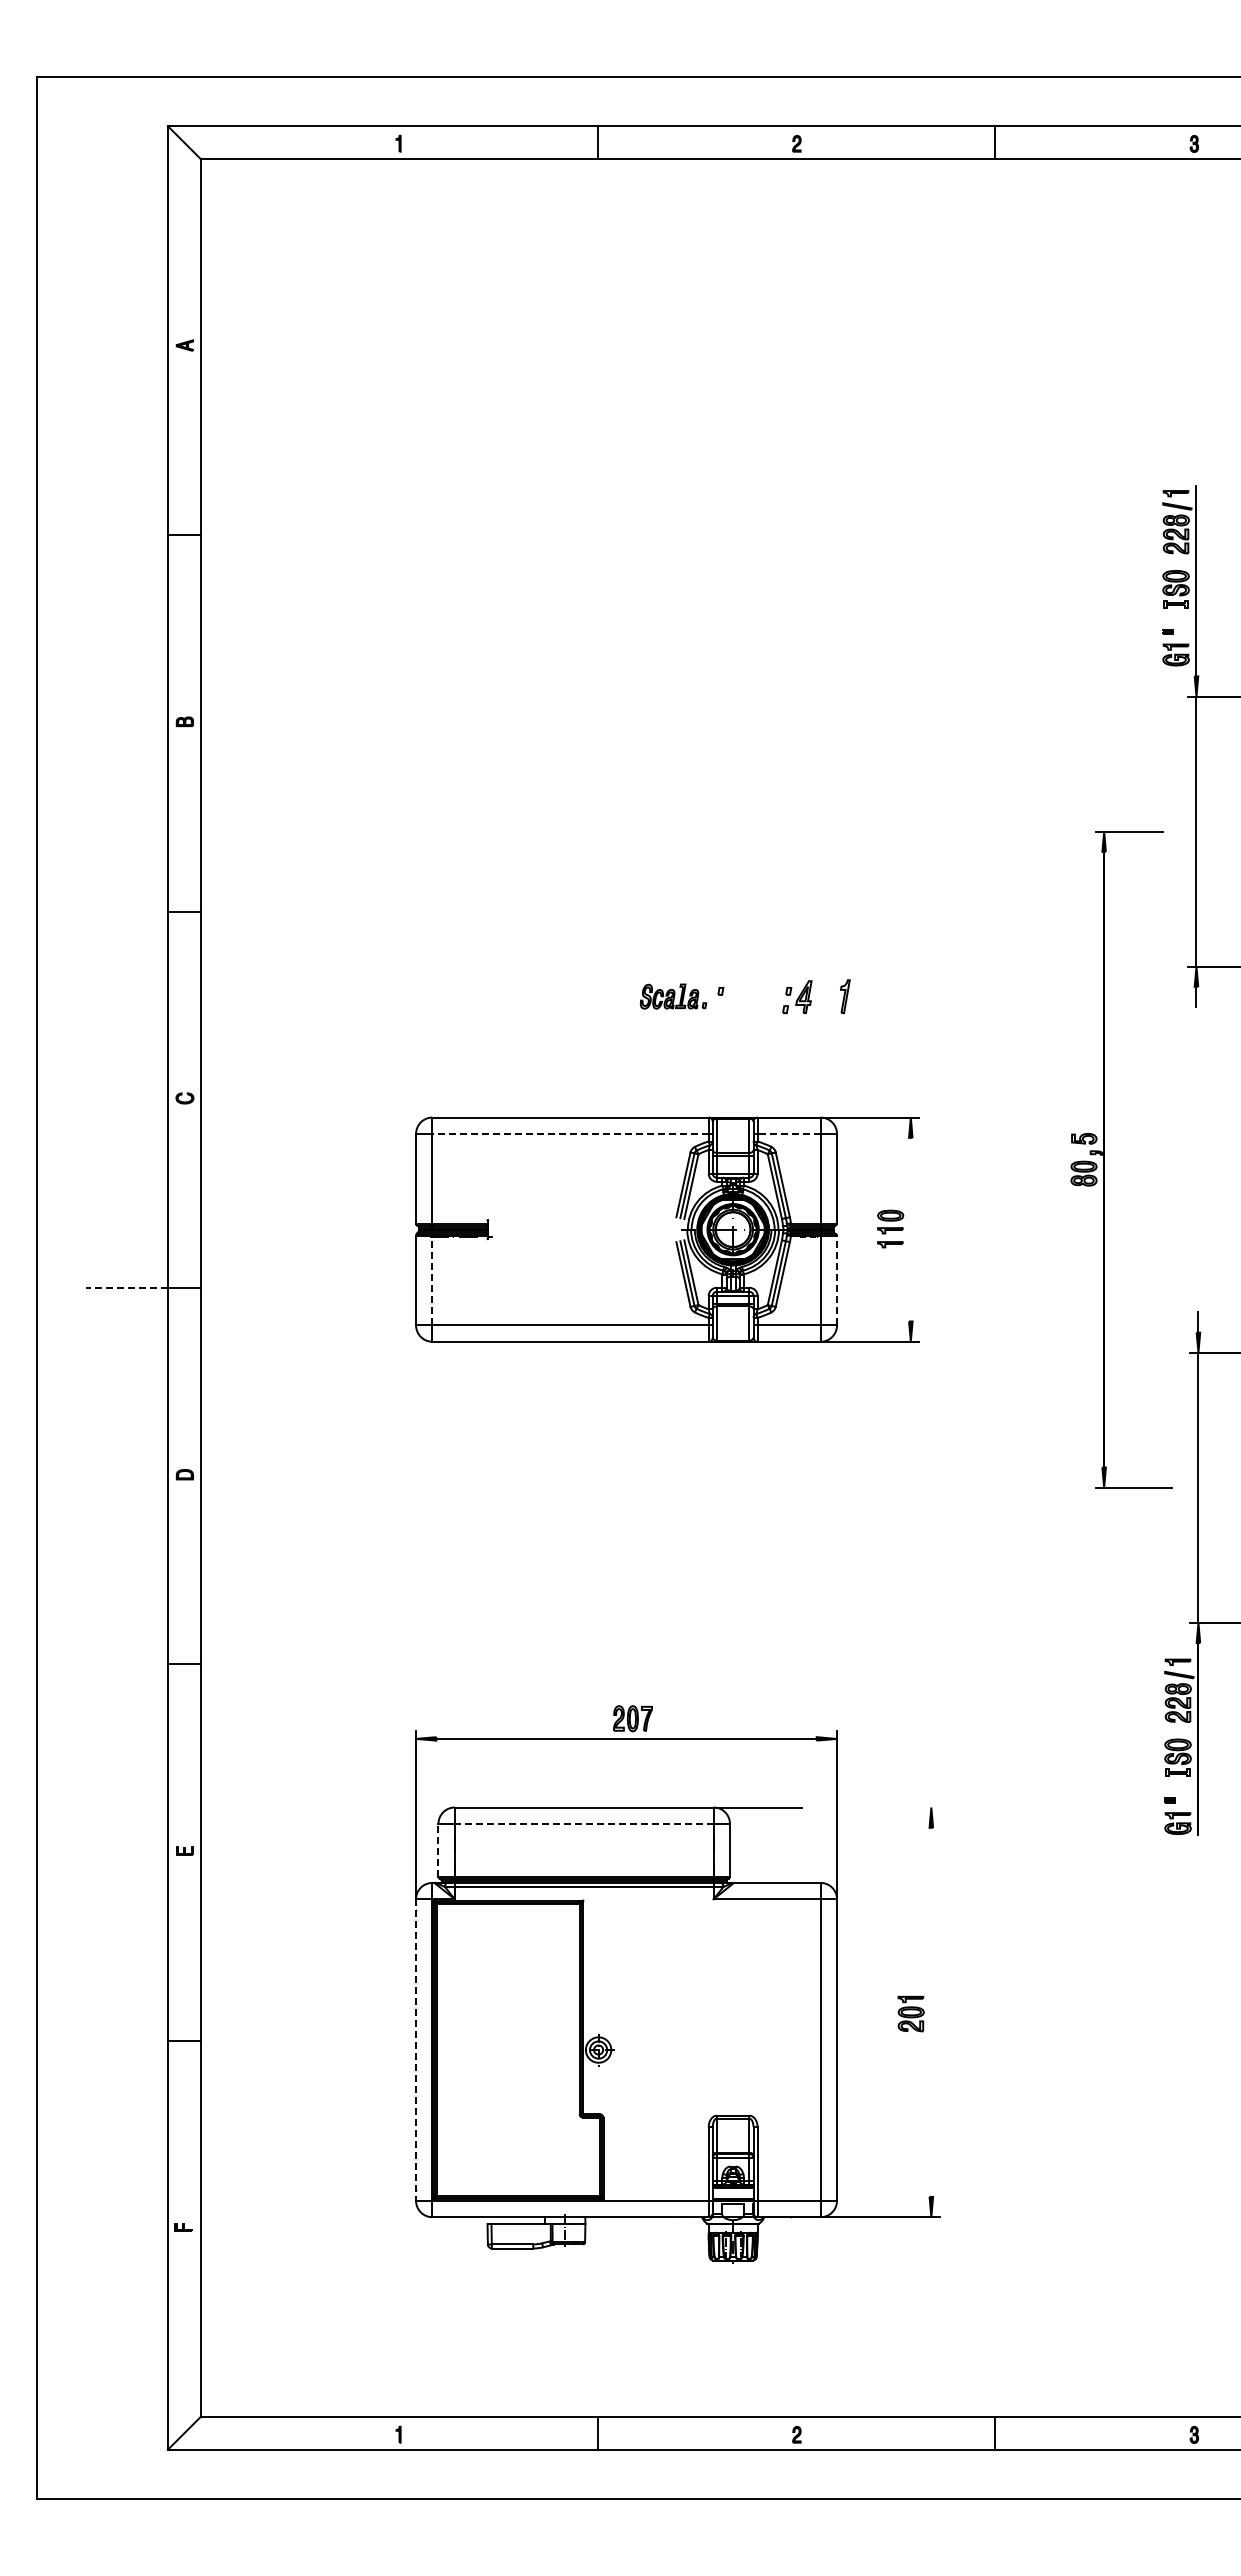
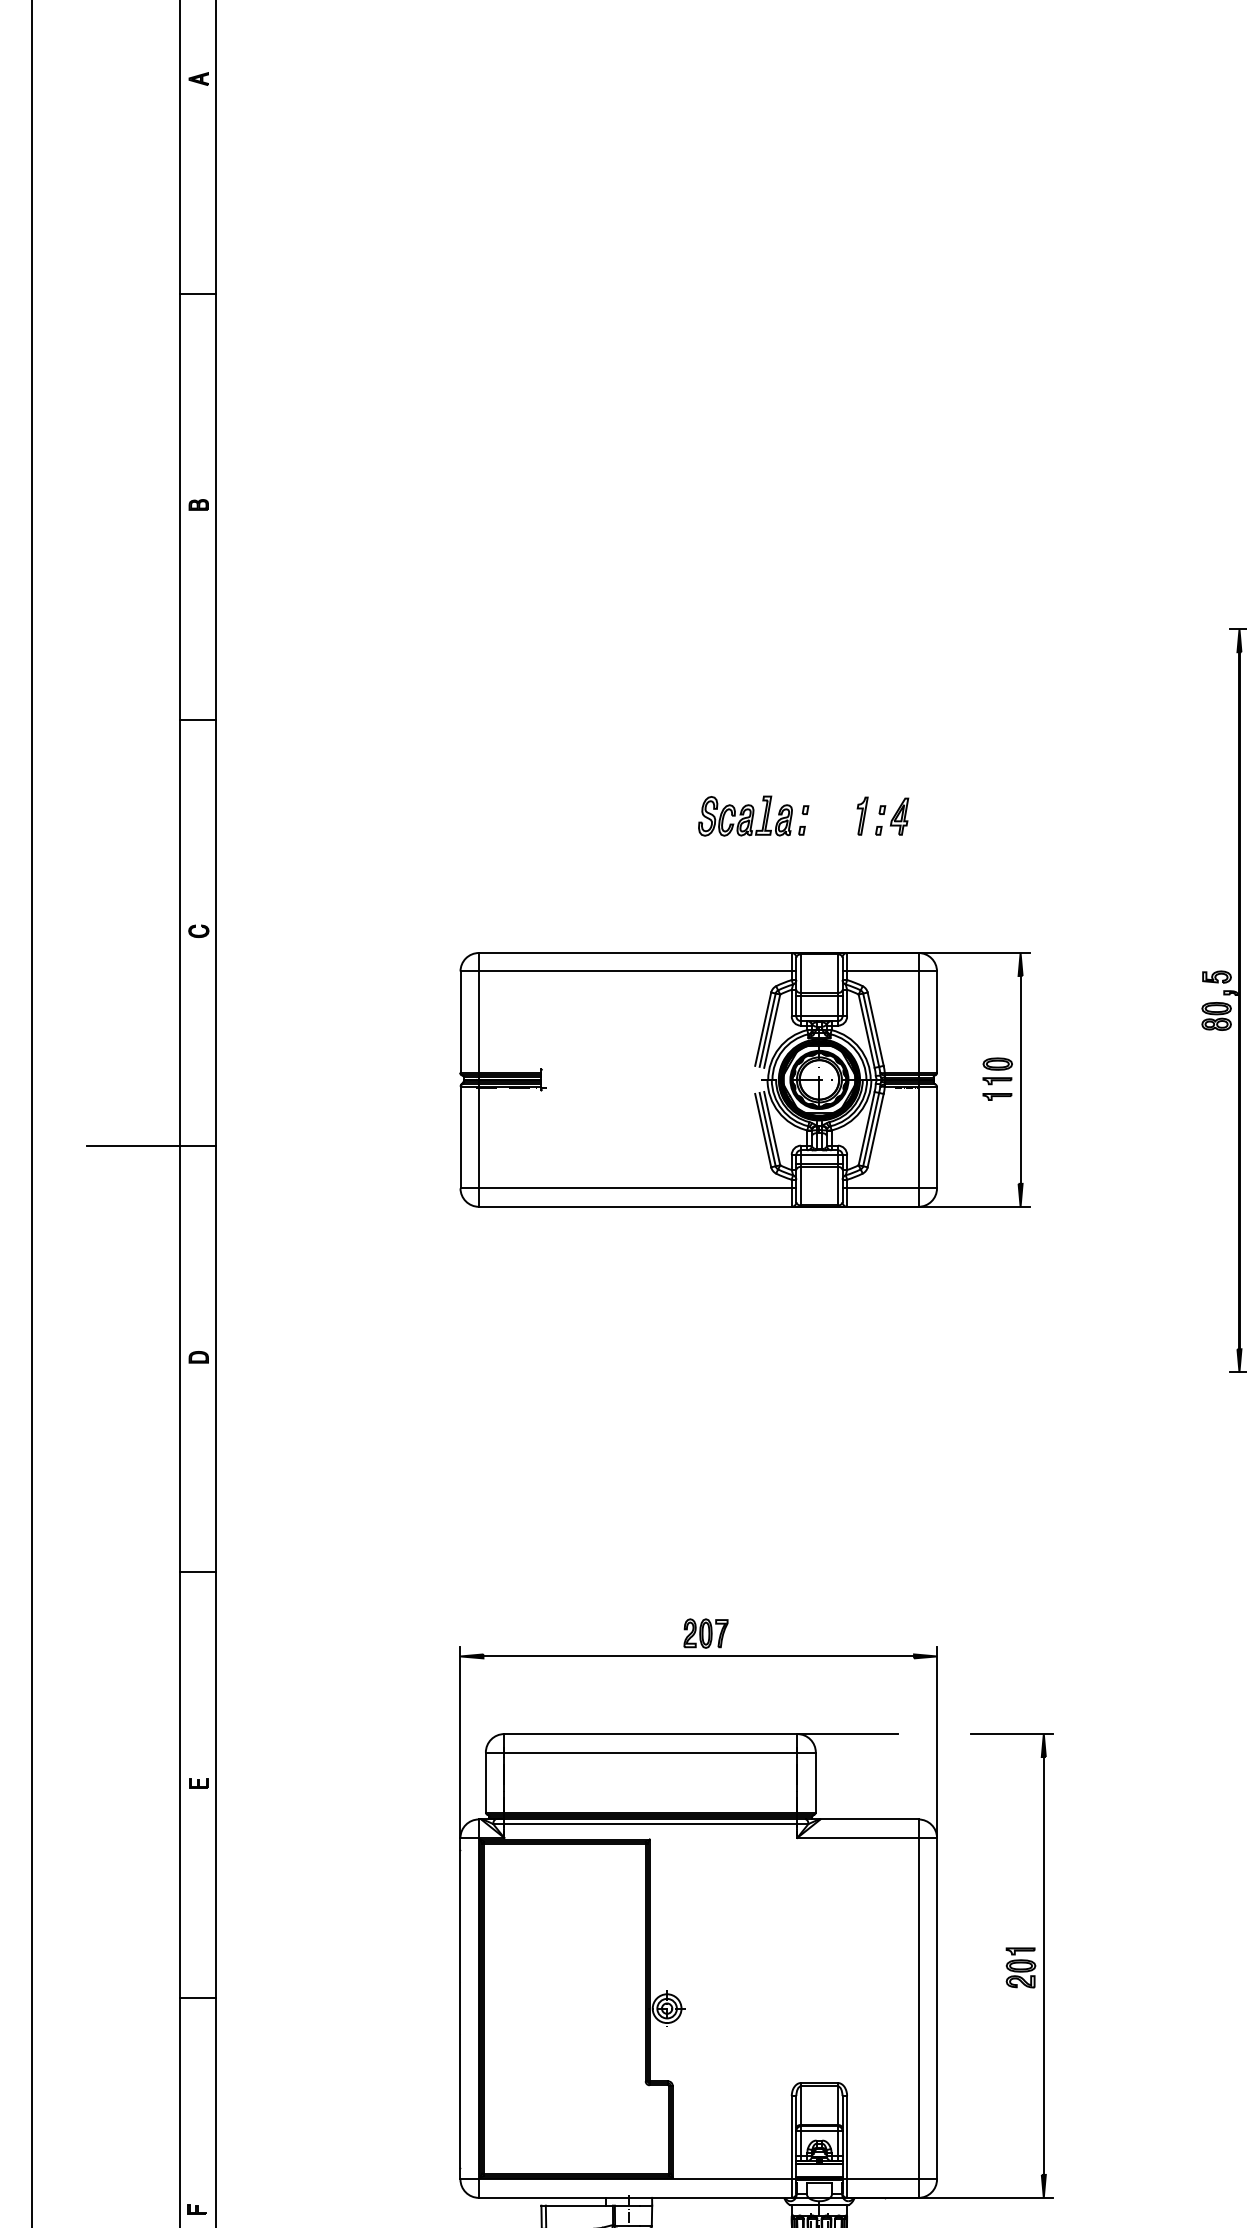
part: (673, 996) -> (751, 815), size x1.43
part: (845, 996) -> (862, 815), moved
line: (570, 1133) -> (635, 971), dashed -> solid
line: (789, 1133) -> (883, 971), dashed -> solid
line: (910, 1229) -> (1020, 1079), added
line: (432, 1280) -> (479, 1137), dashed -> solid
line: (837, 1280) -> (937, 1137), dashed -> solid
line: (127, 1288) -> (133, 1146), dashed -> solid
line: (902, 1807) -> (1011, 1734), added
line: (583, 1823) -> (650, 1752), dashed -> solid
line: (438, 1850) -> (485, 1782), dashed -> solid
line: (931, 2011) -> (1043, 1965), added
line: (416, 2050) -> (460, 2009), dashed -> solid

